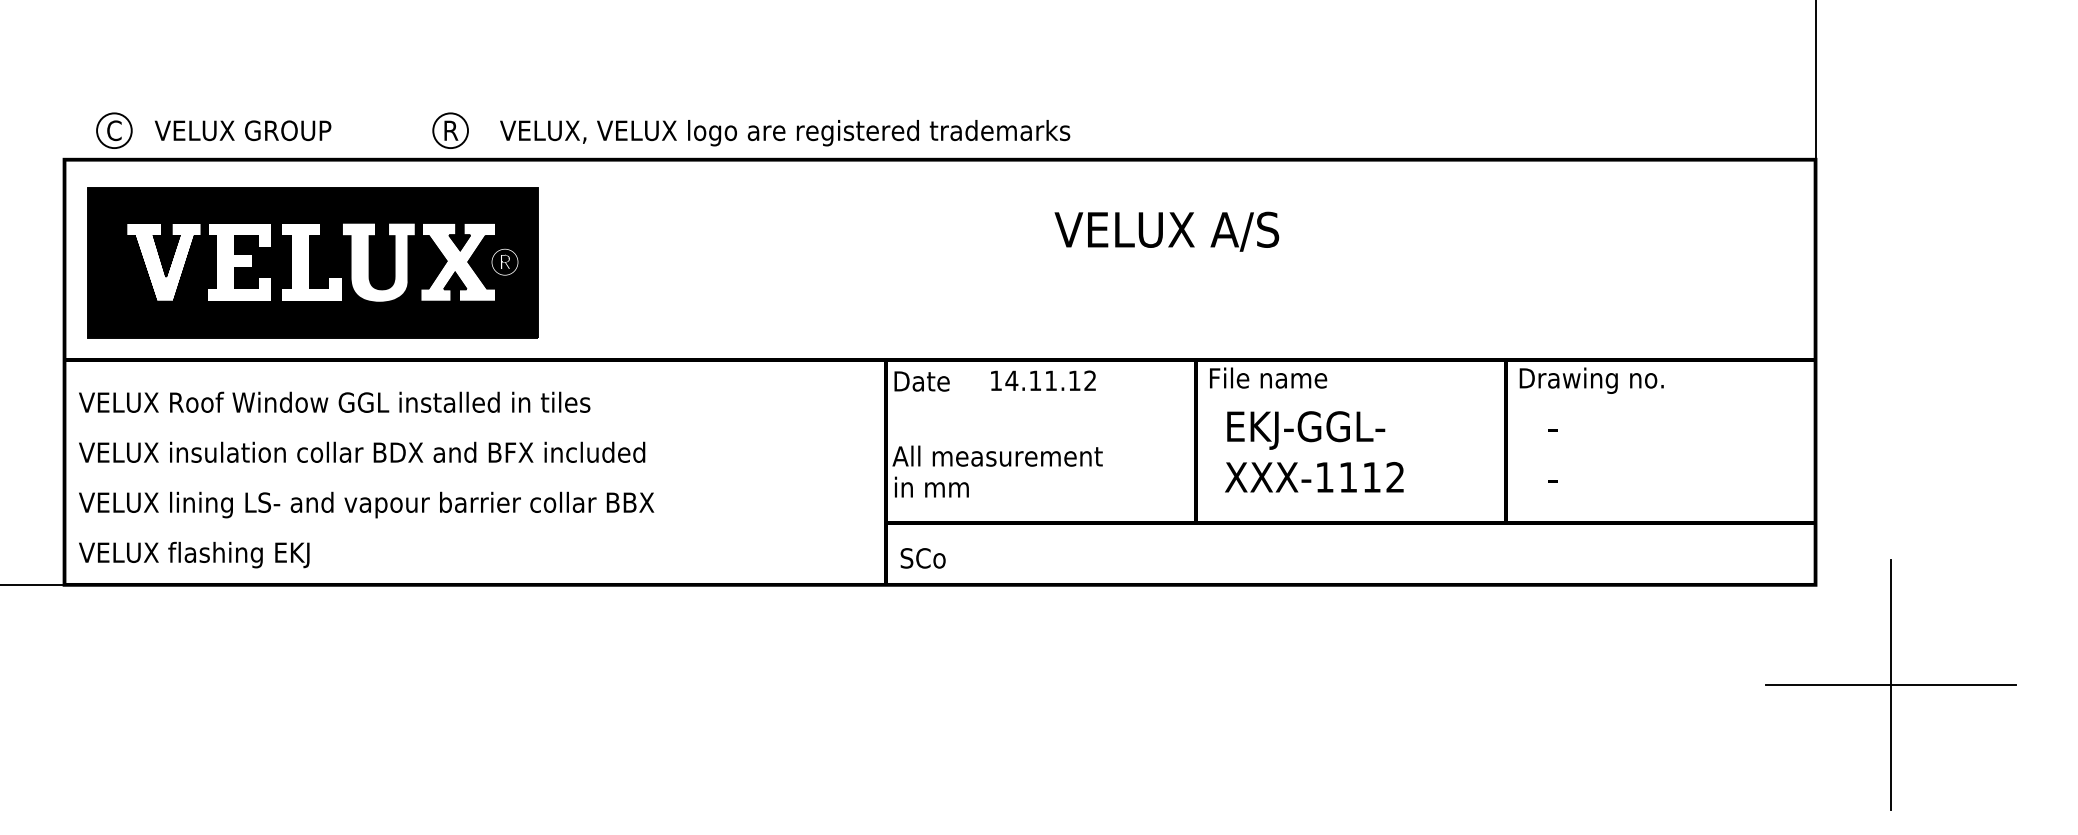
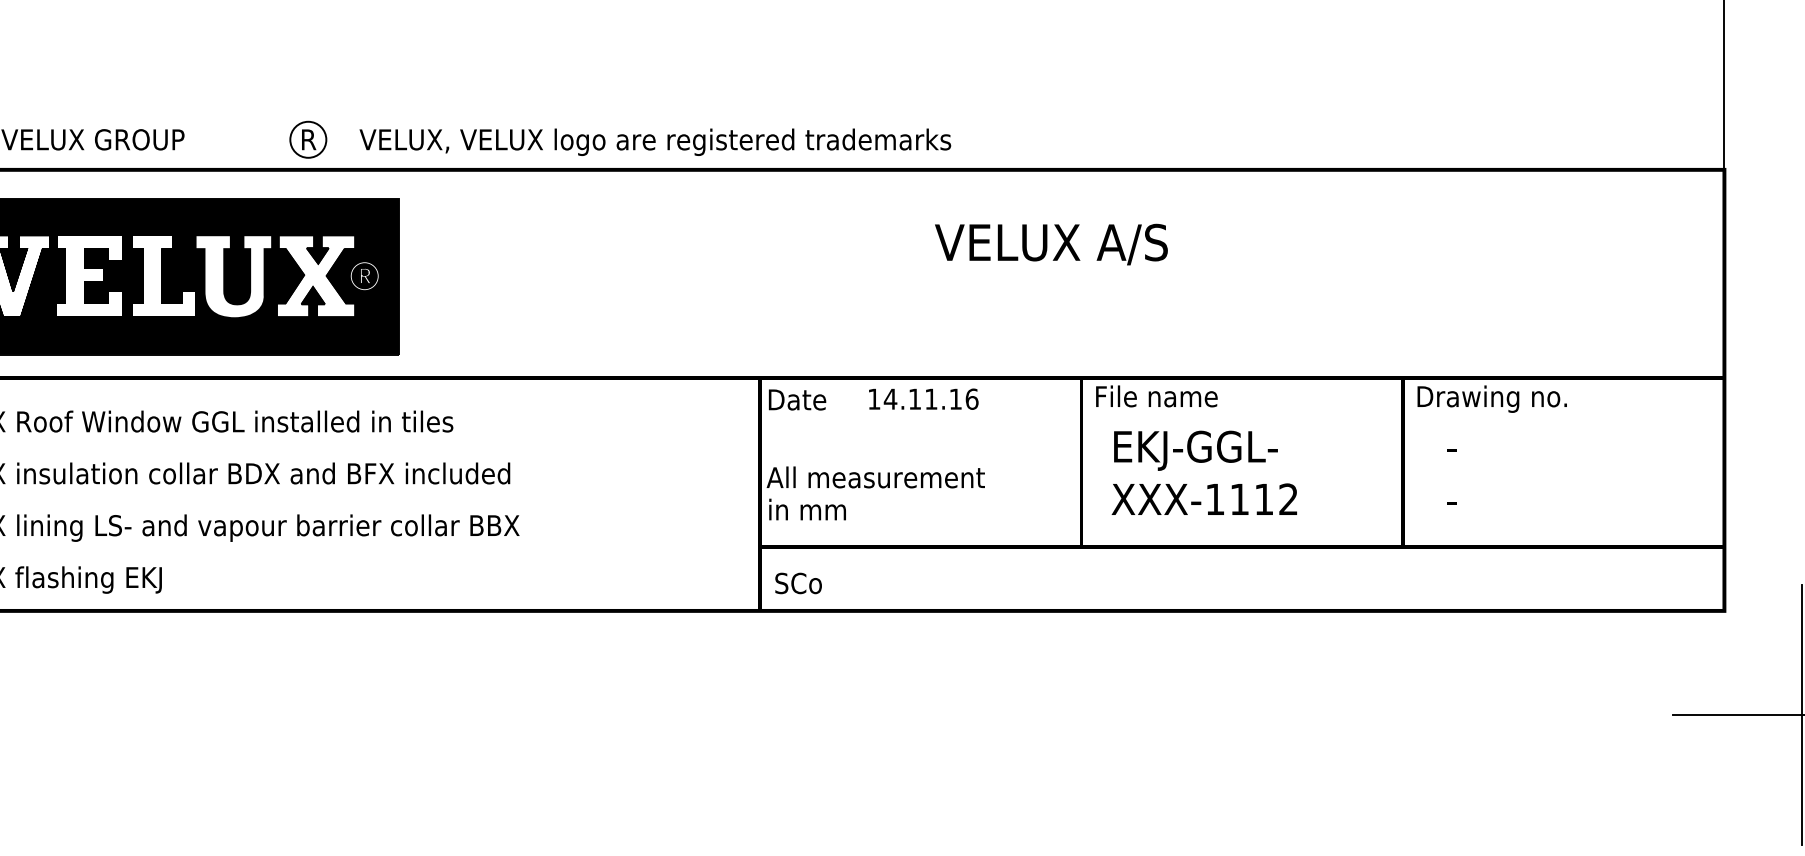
text: (1090, 380) -> (972, 398), 14.11.12 -> 14.11.16

